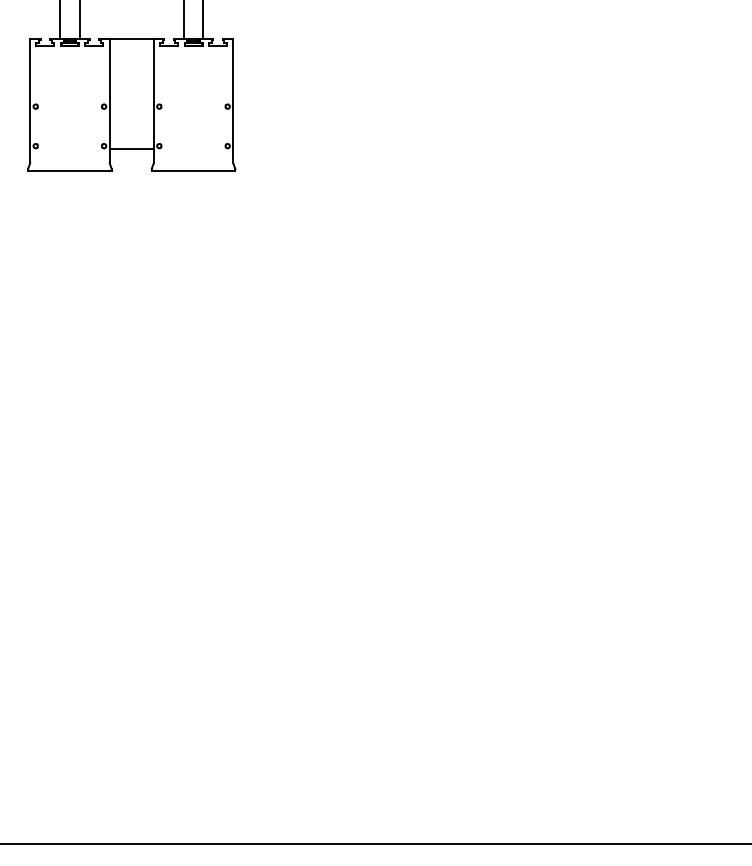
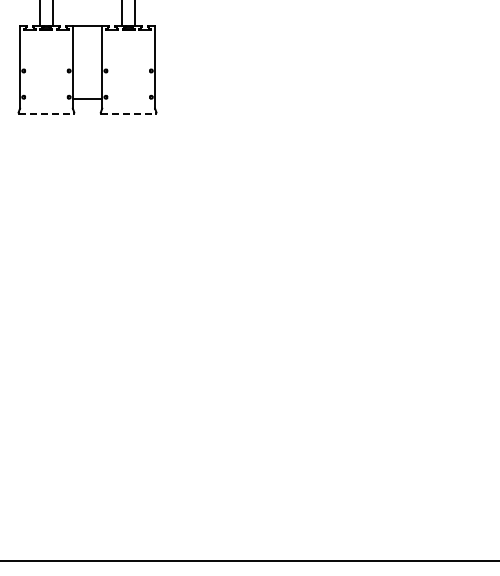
line: (69, 172) -> (46, 114), solid -> dashed
line: (193, 172) -> (128, 114), solid -> dashed

